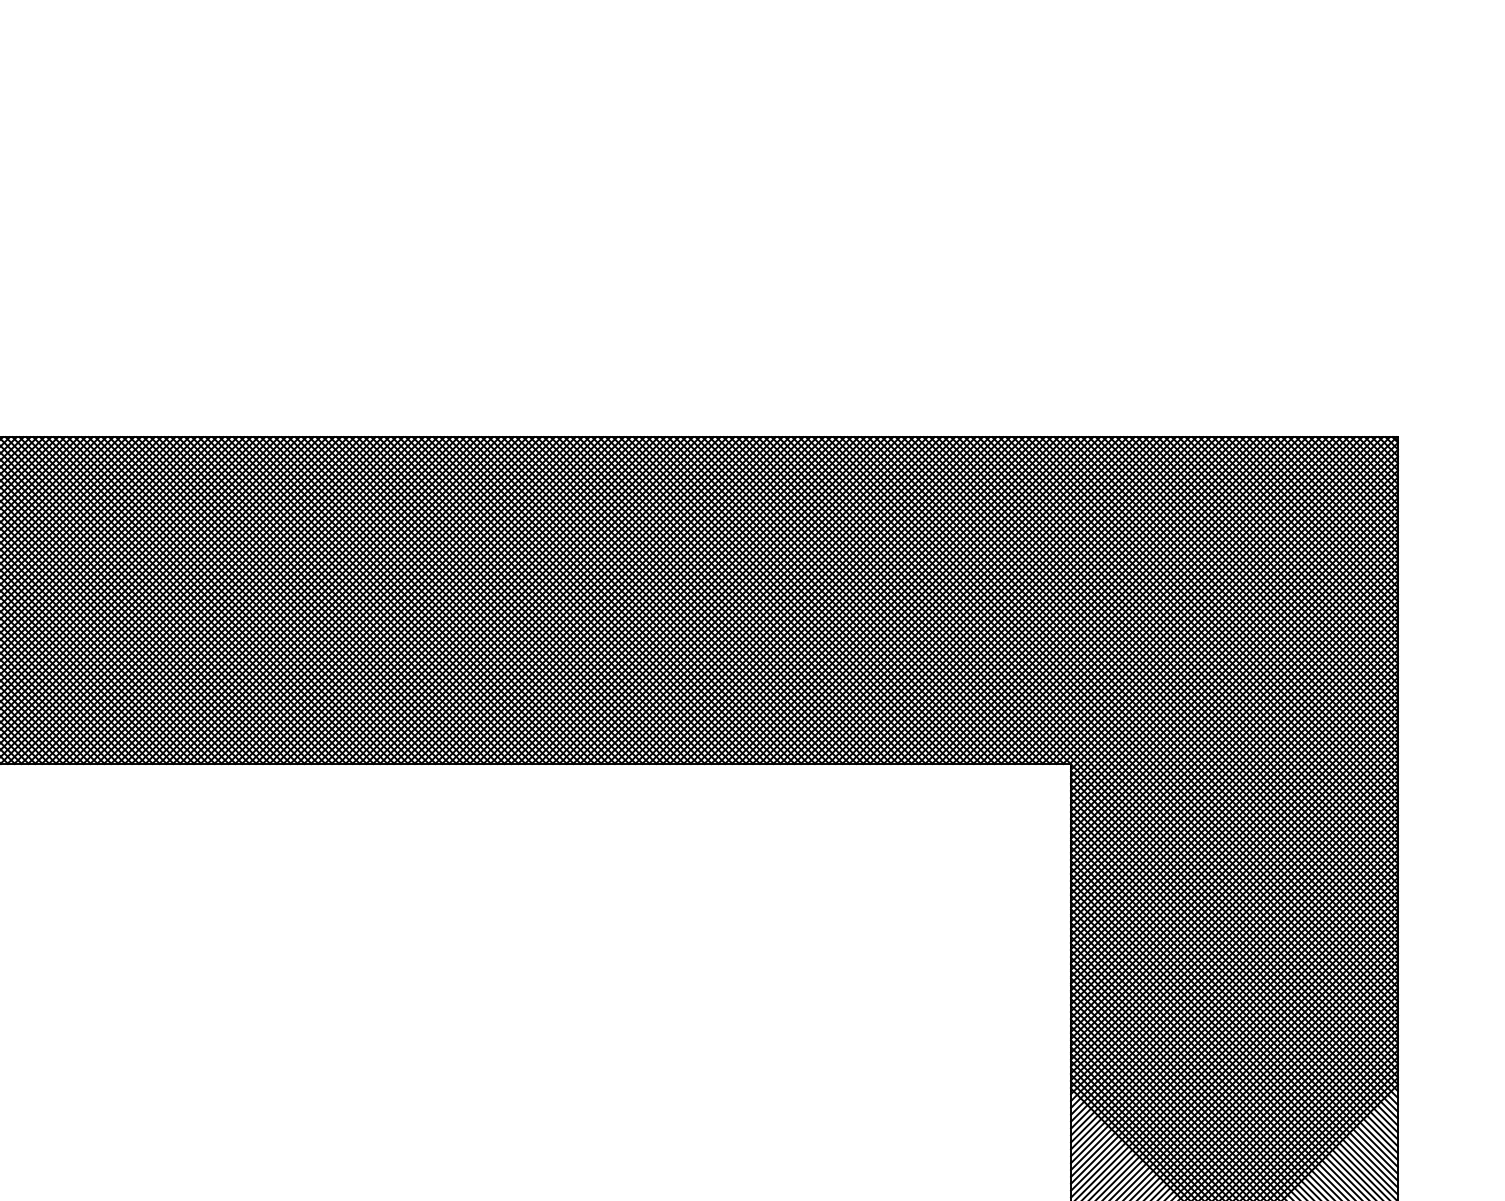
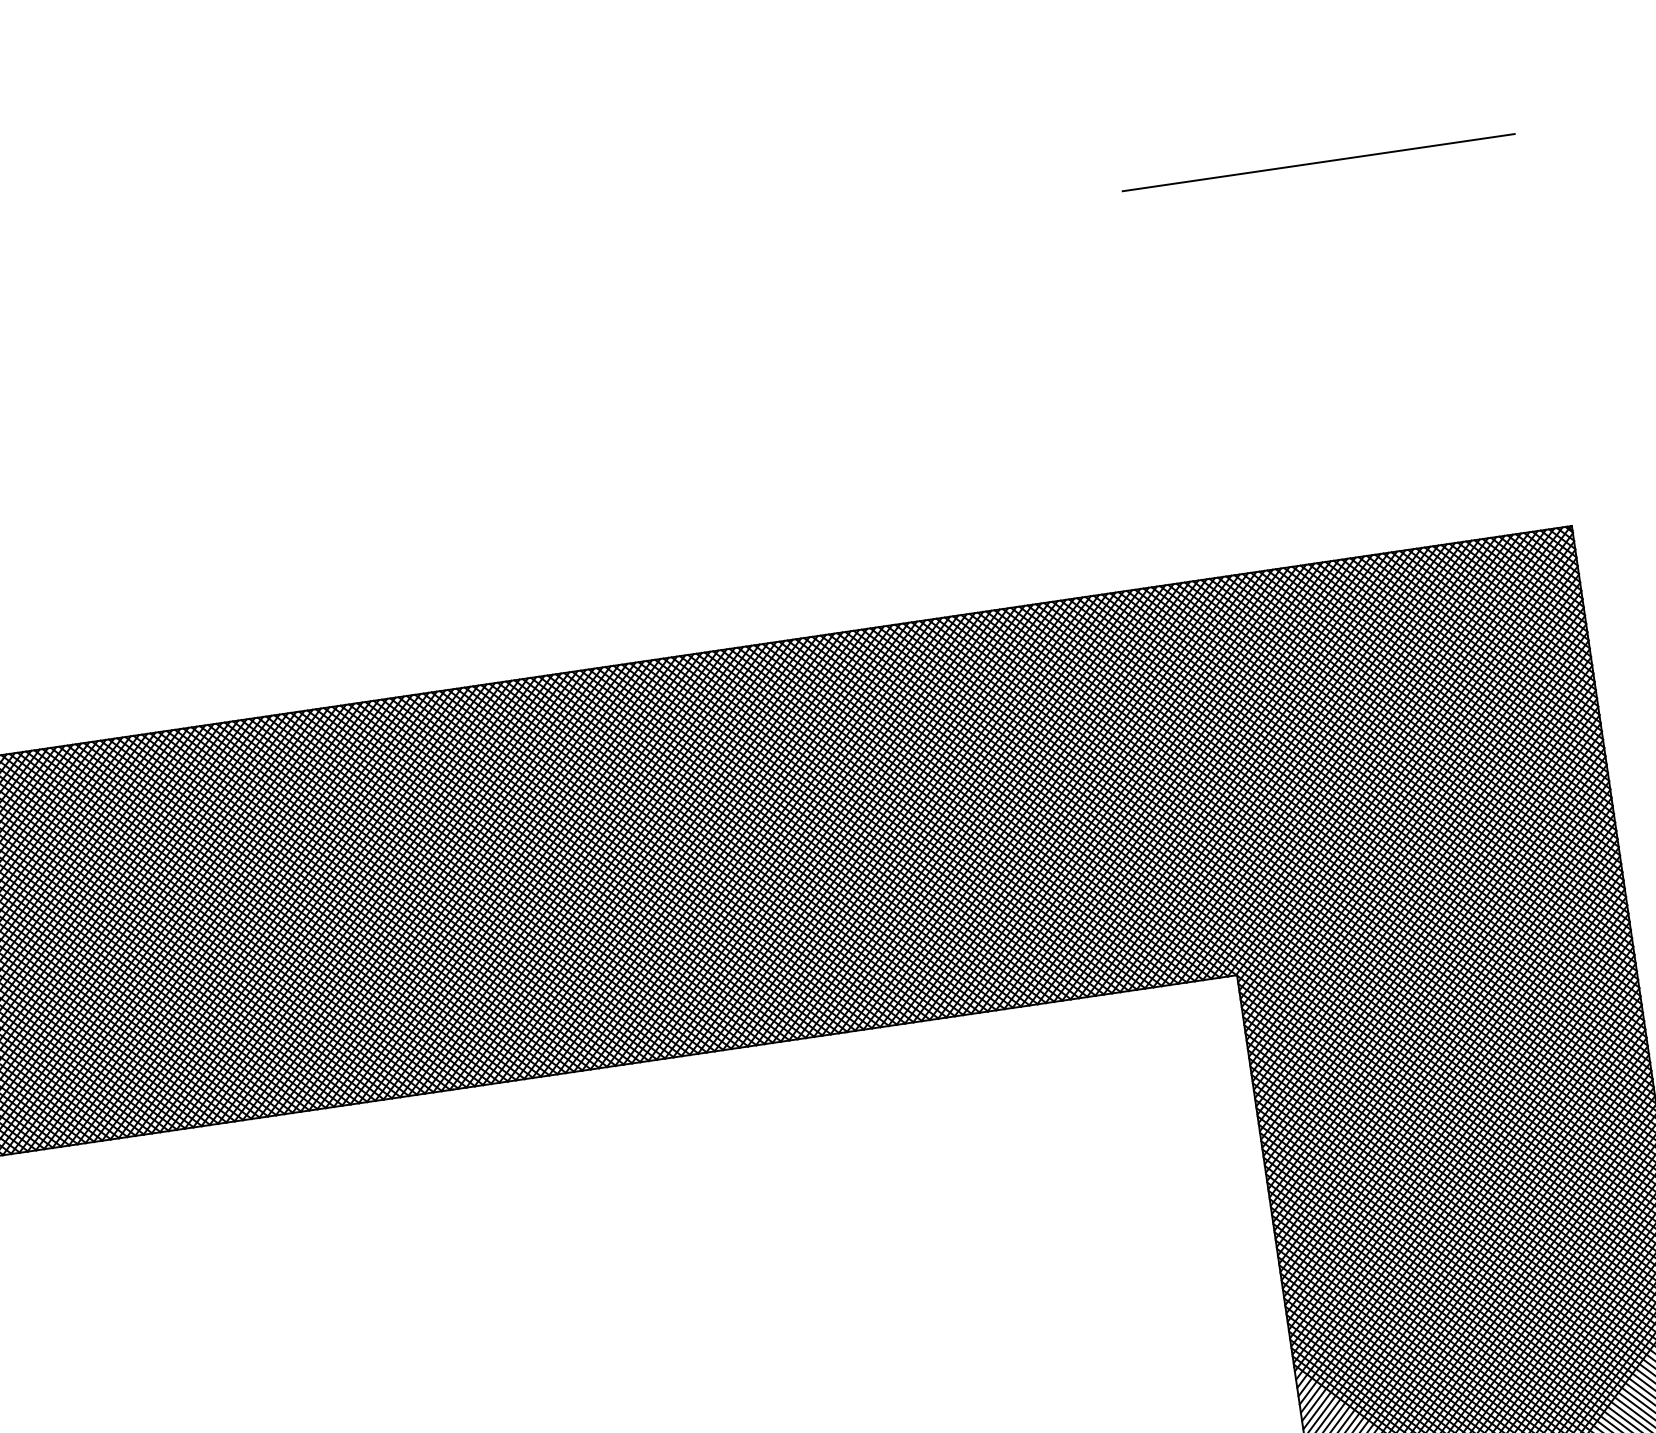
line: (1234, 109) -> (1318, 161), added

